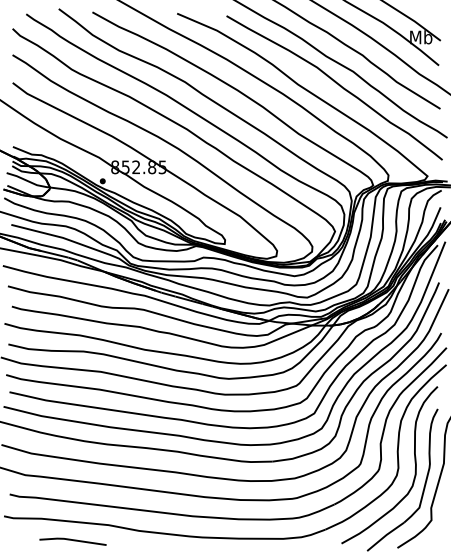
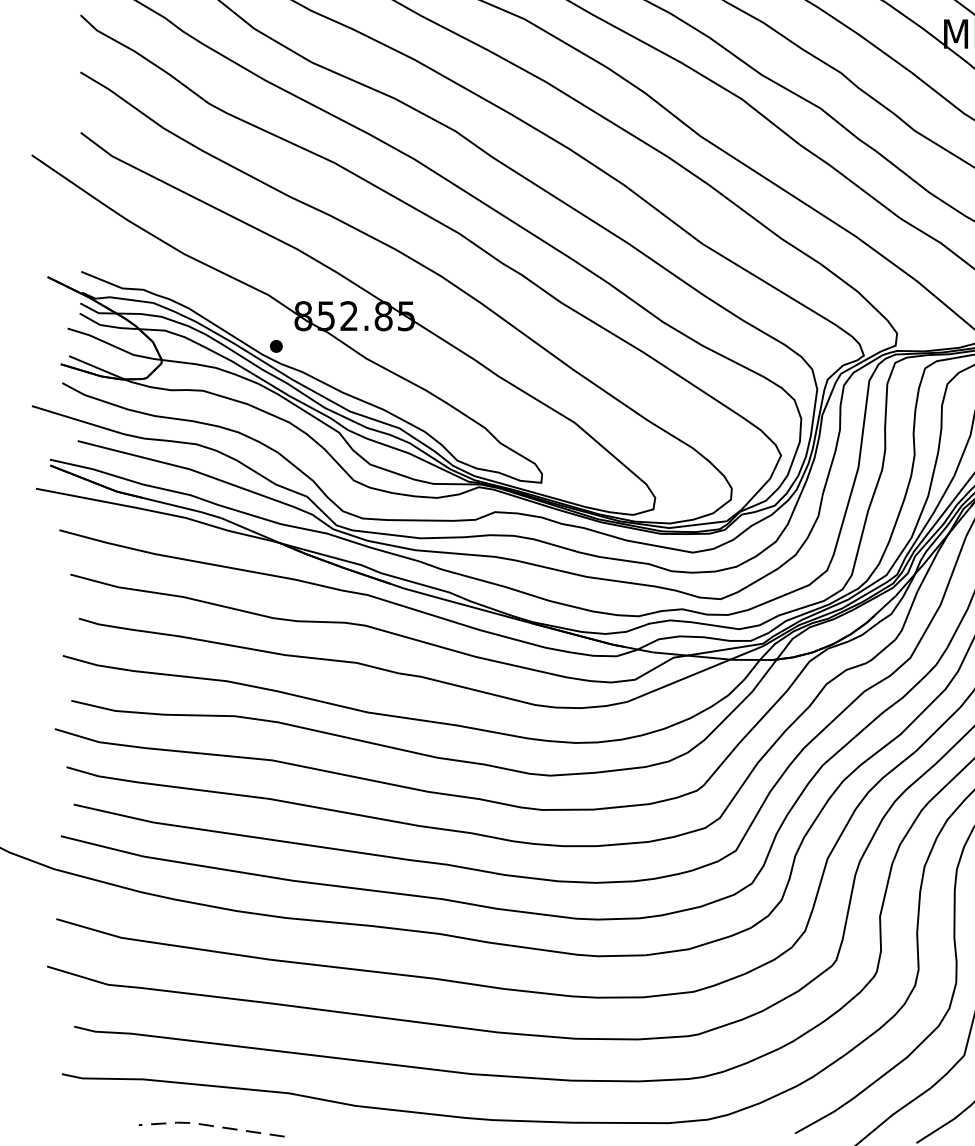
line: (71, 539) -> (208, 1124), solid -> dashed

